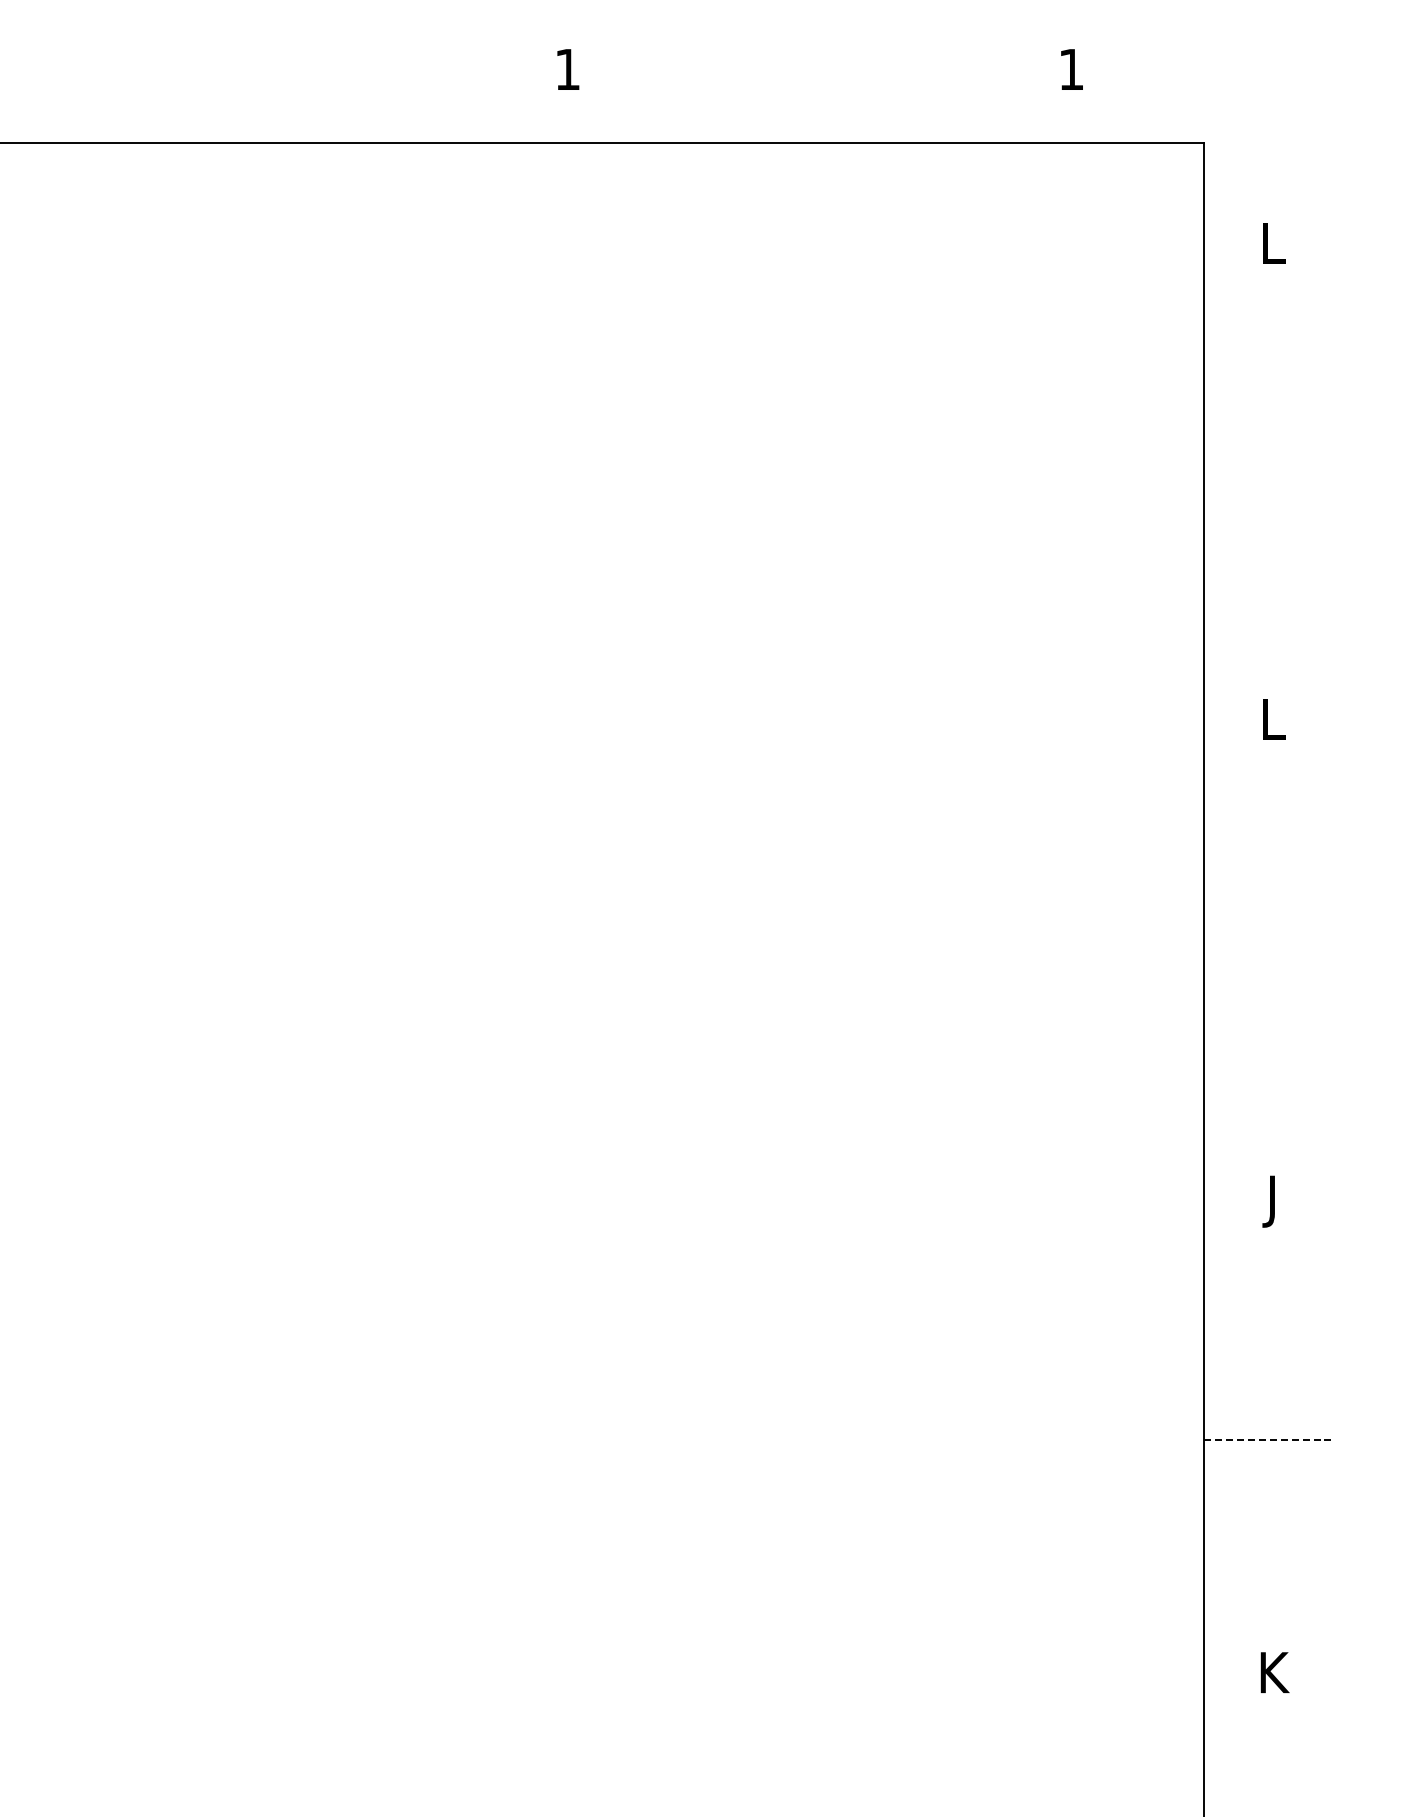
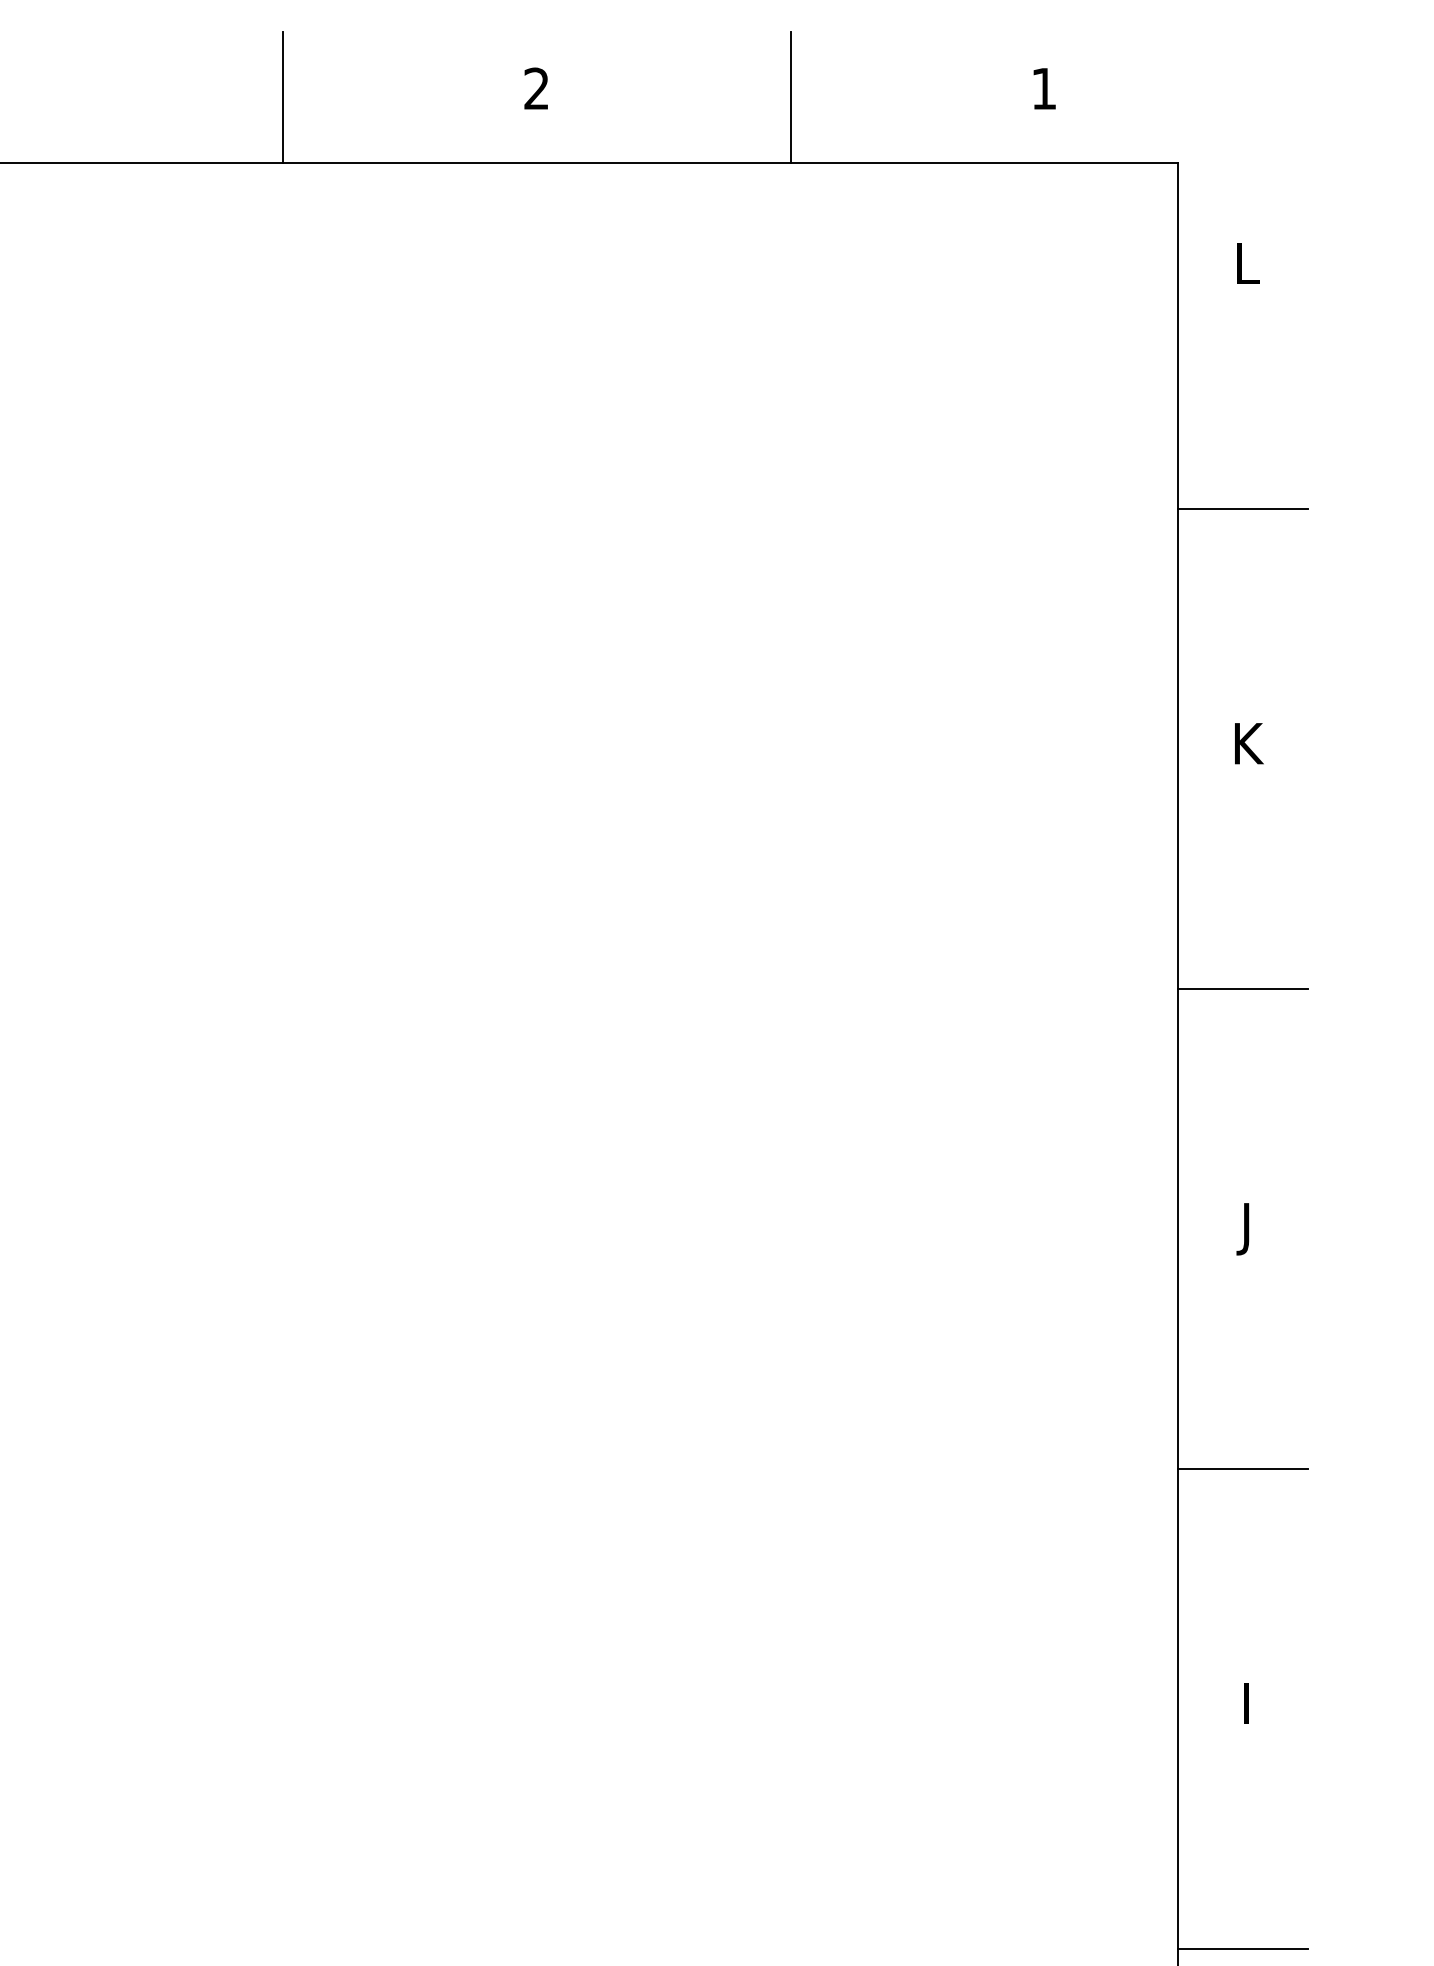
text: (567, 69) -> (536, 88), 1 -> 2
line: (316, 78) -> (283, 97), added
line: (819, 78) -> (790, 97), added
line: (1269, 486) -> (1243, 508), added
text: (1275, 719) -> (1249, 743), L -> K
line: (1269, 962) -> (1243, 988), added
line: (1269, 1439) -> (1243, 1468), dashed -> solid
text: (1275, 1672) -> (1249, 1703), K -> I

